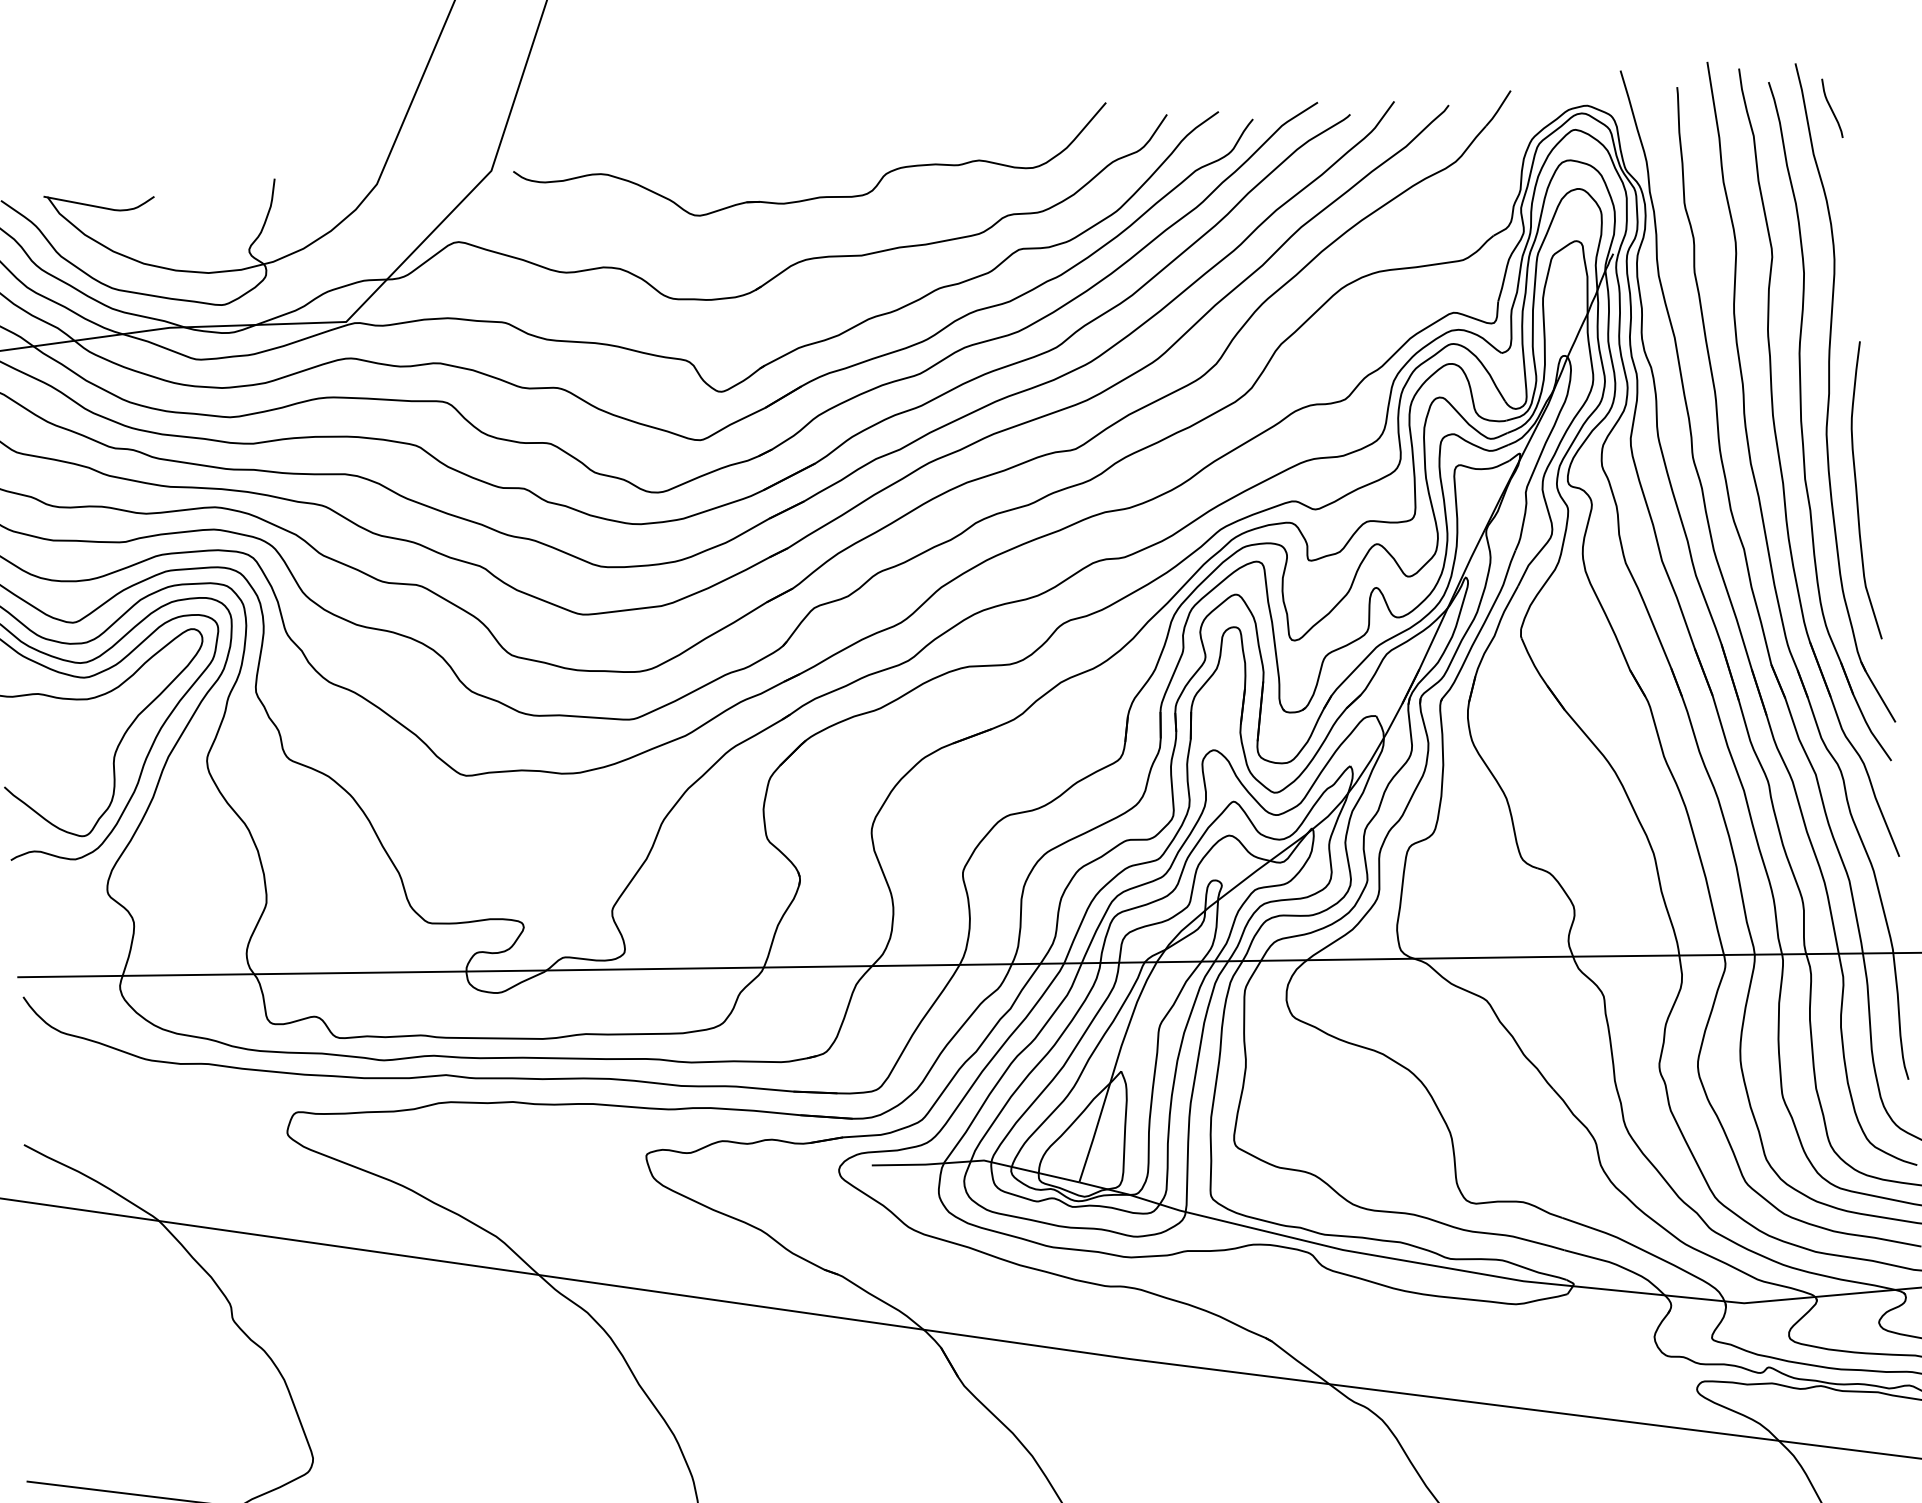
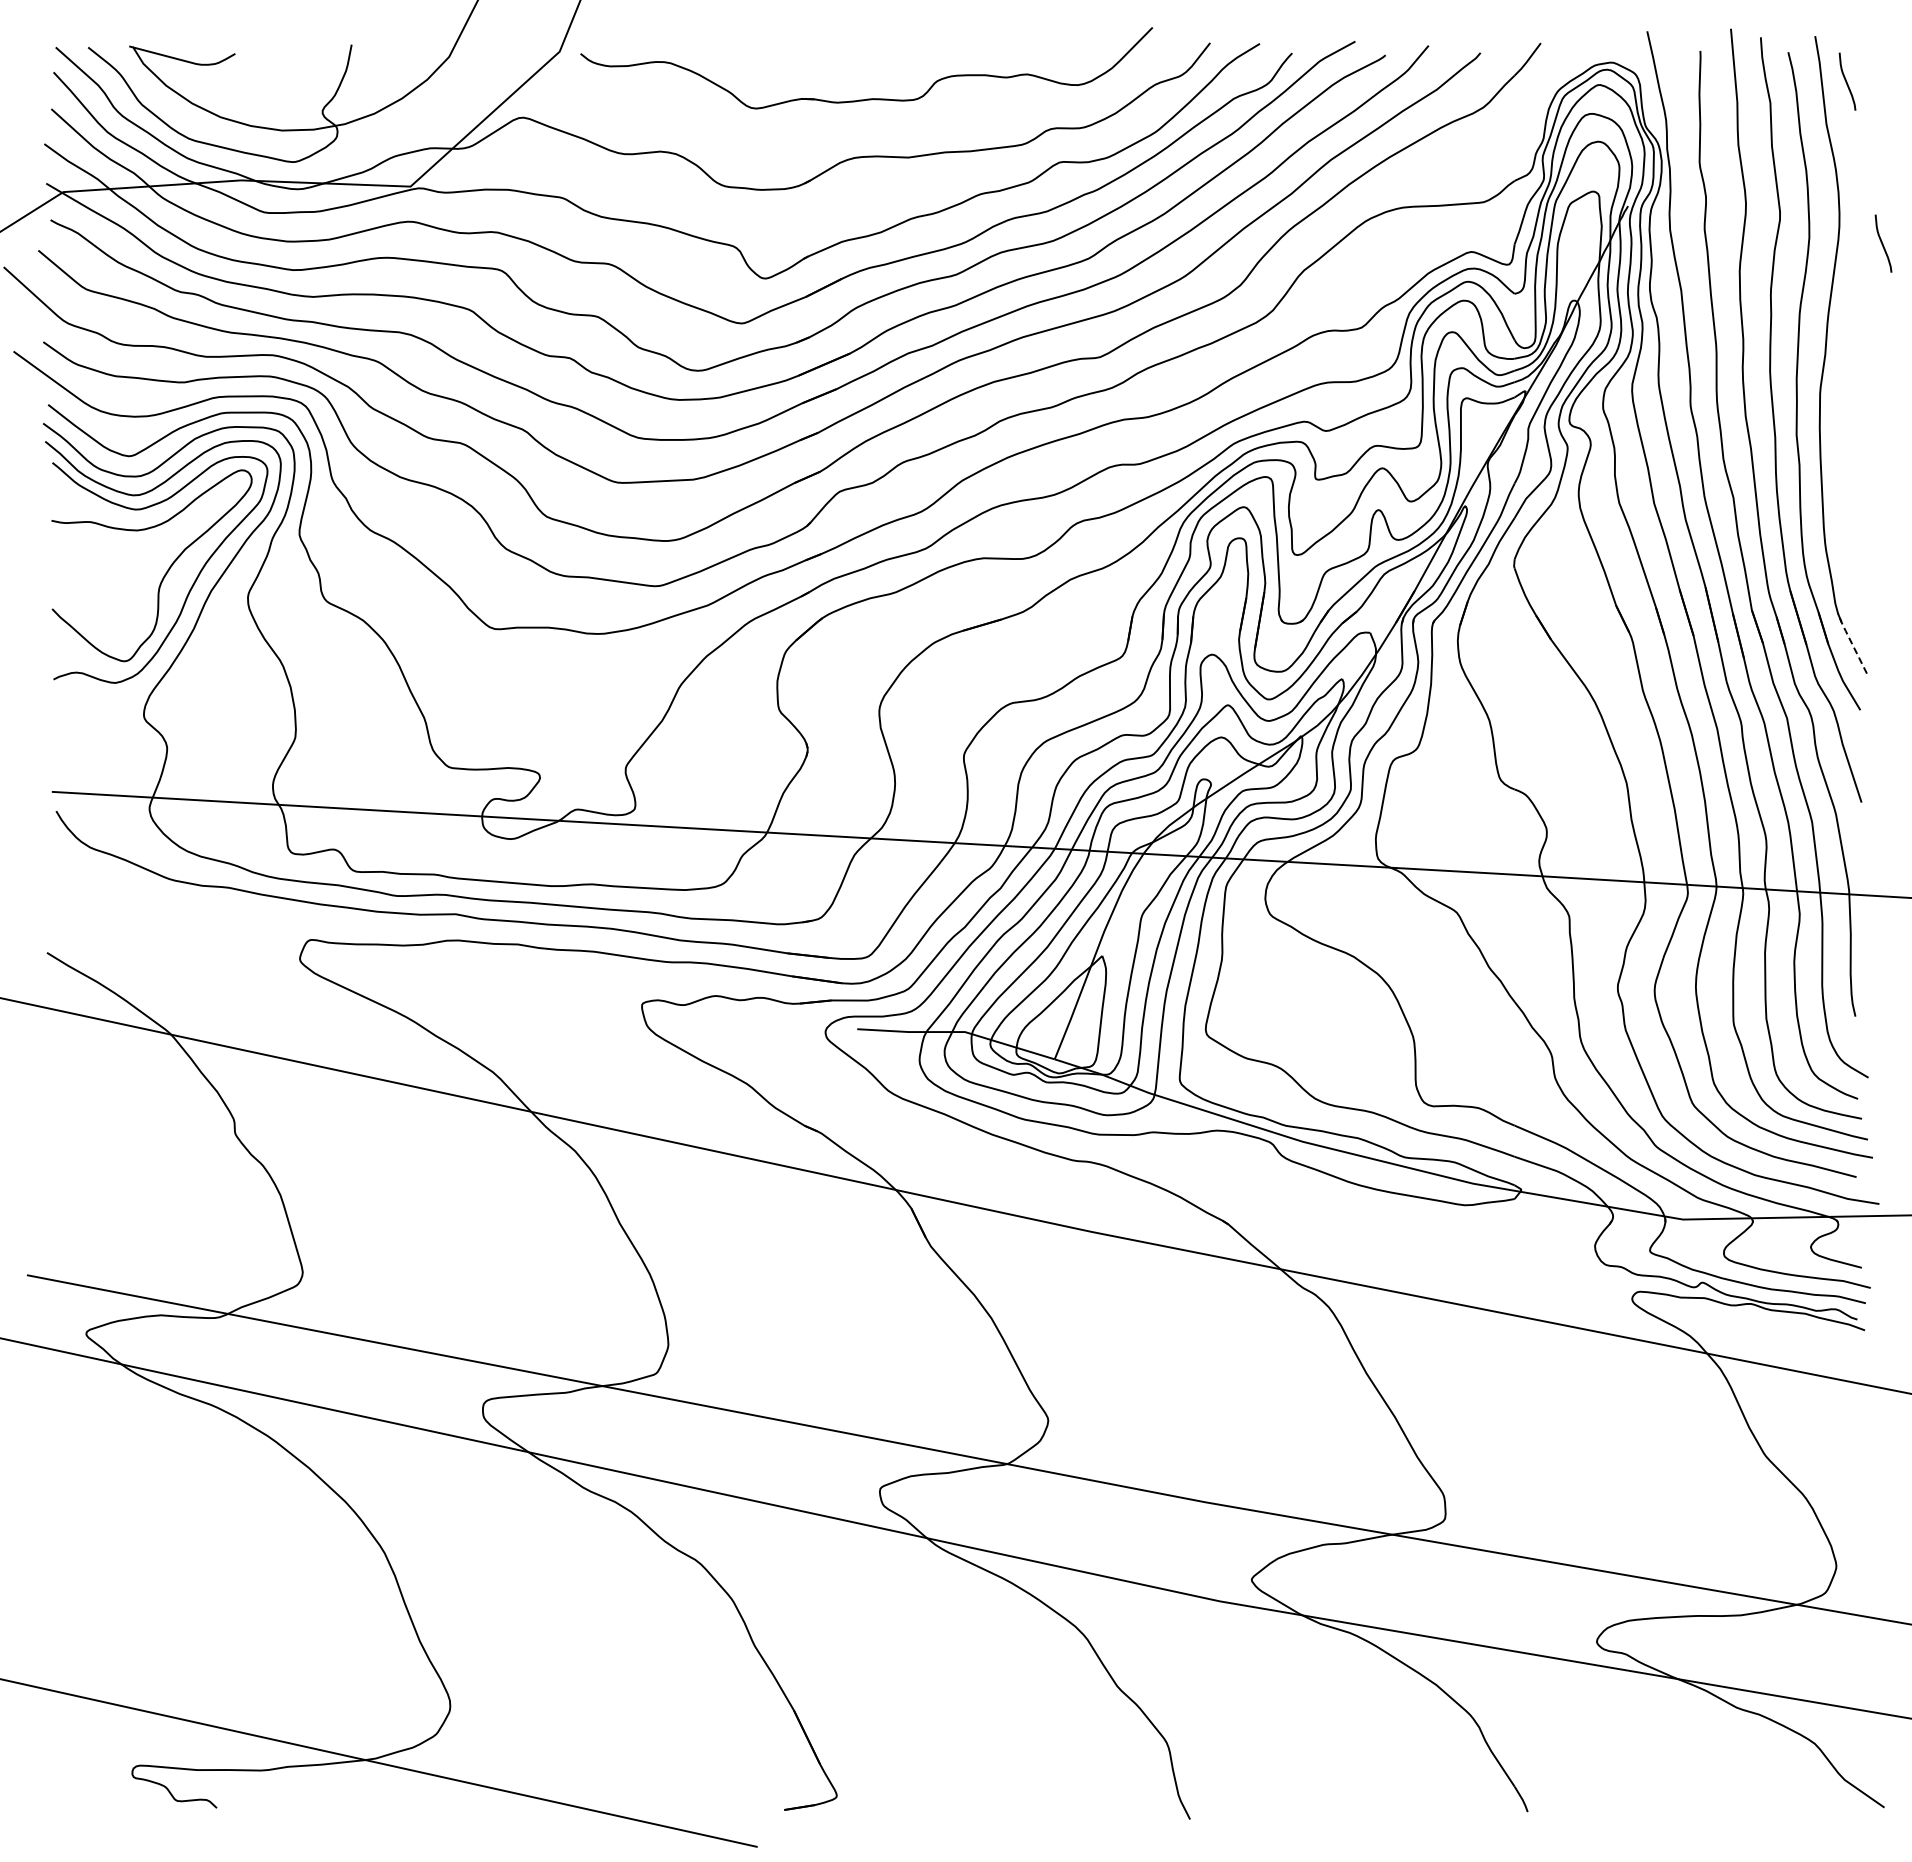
curve: (1881, 274) -> (1883, 243), added
curve: (1857, 490) -> (1845, 449), removed
line: (1877, 691) -> (1851, 642), solid -> dashed

